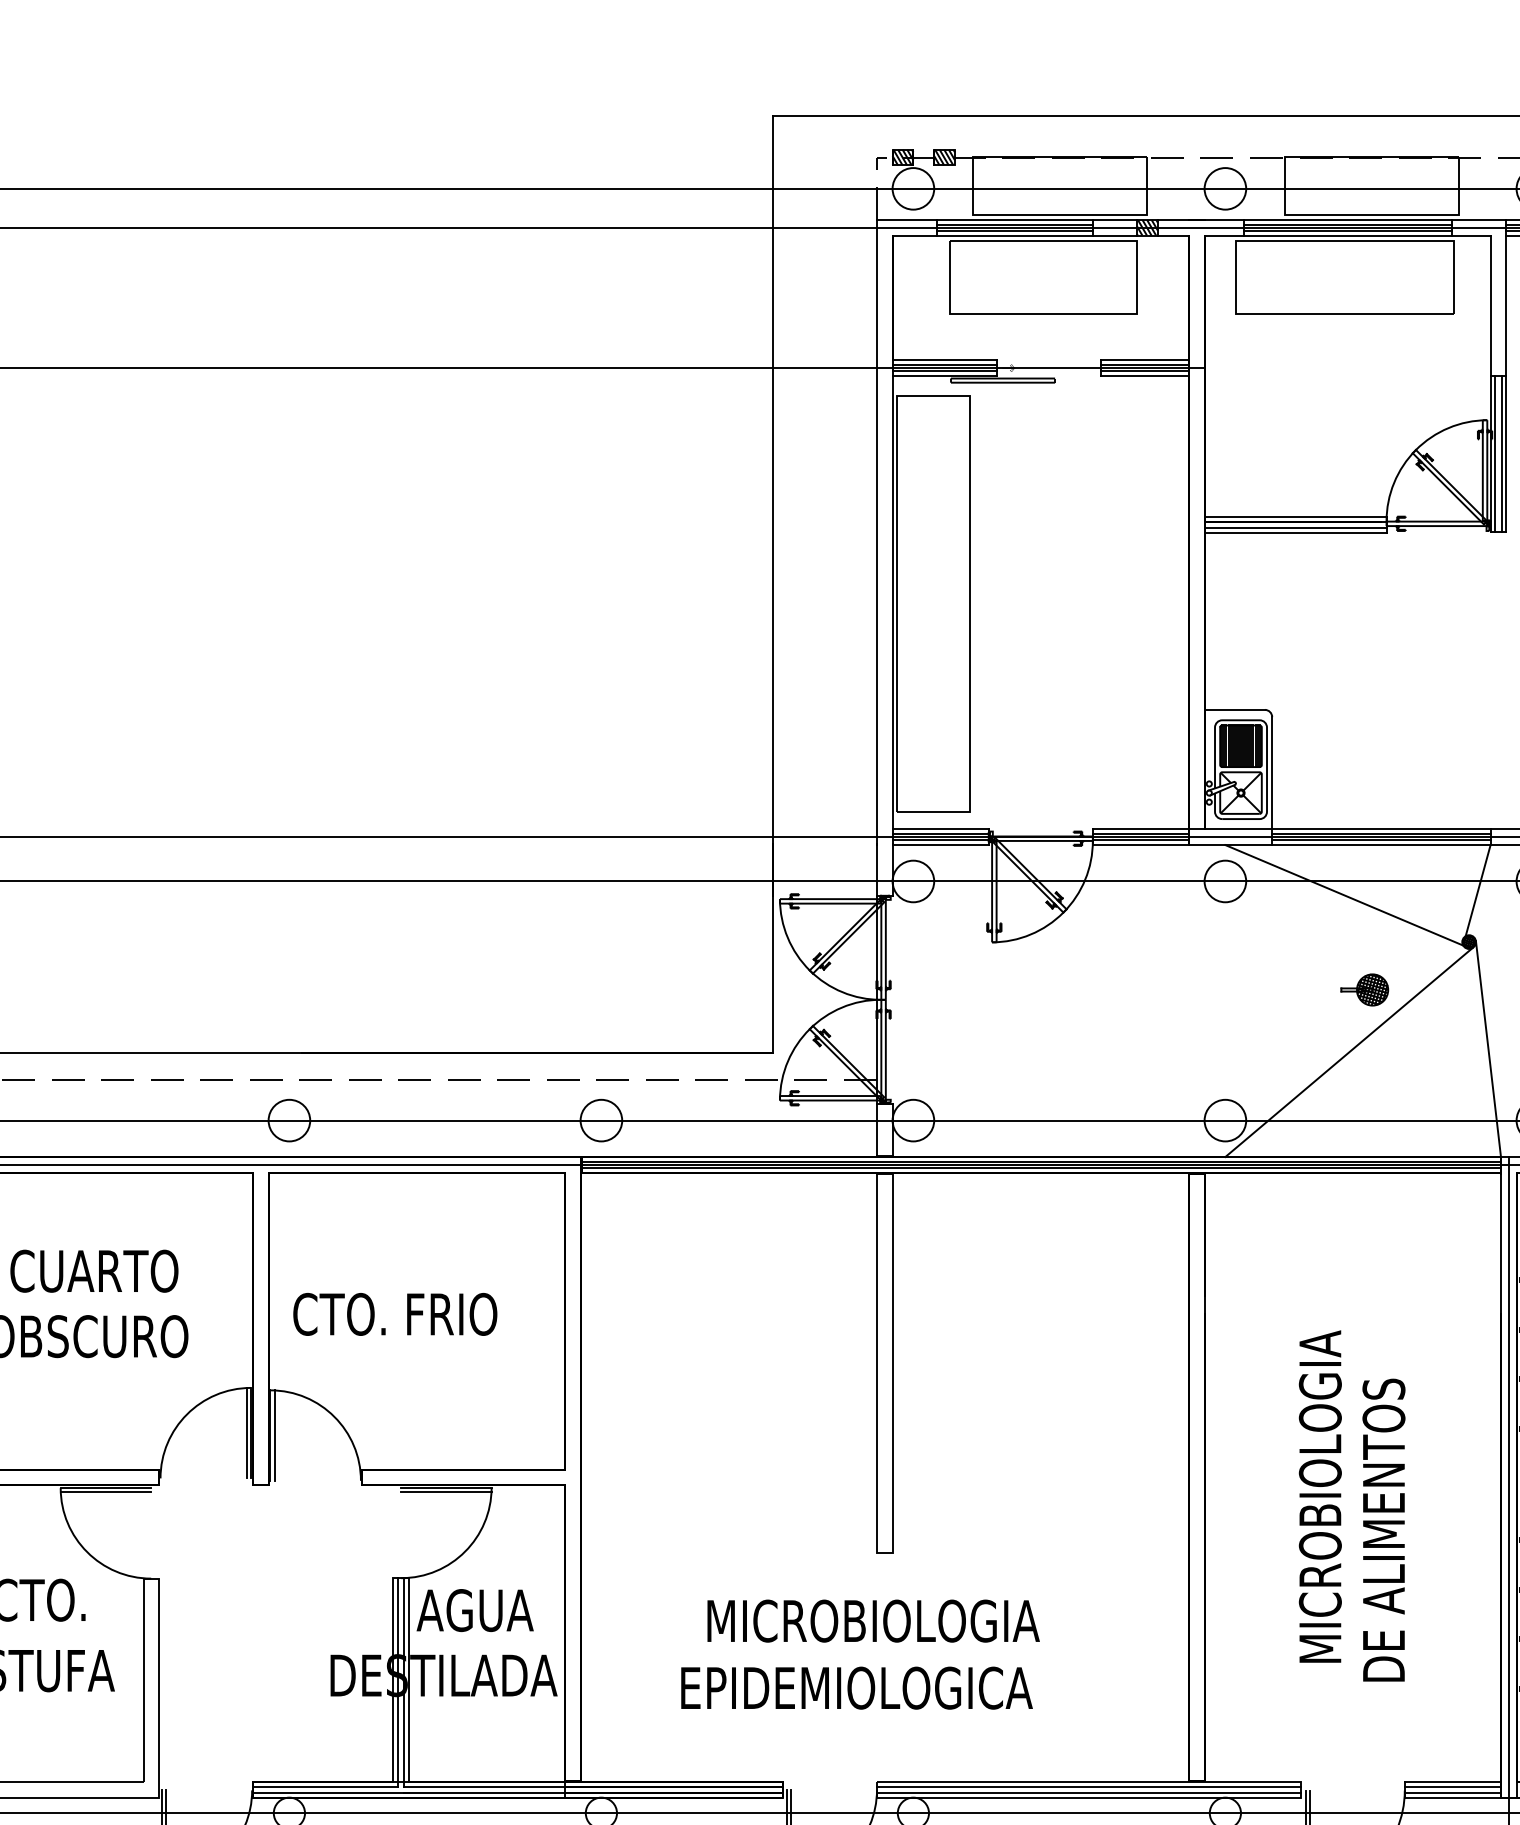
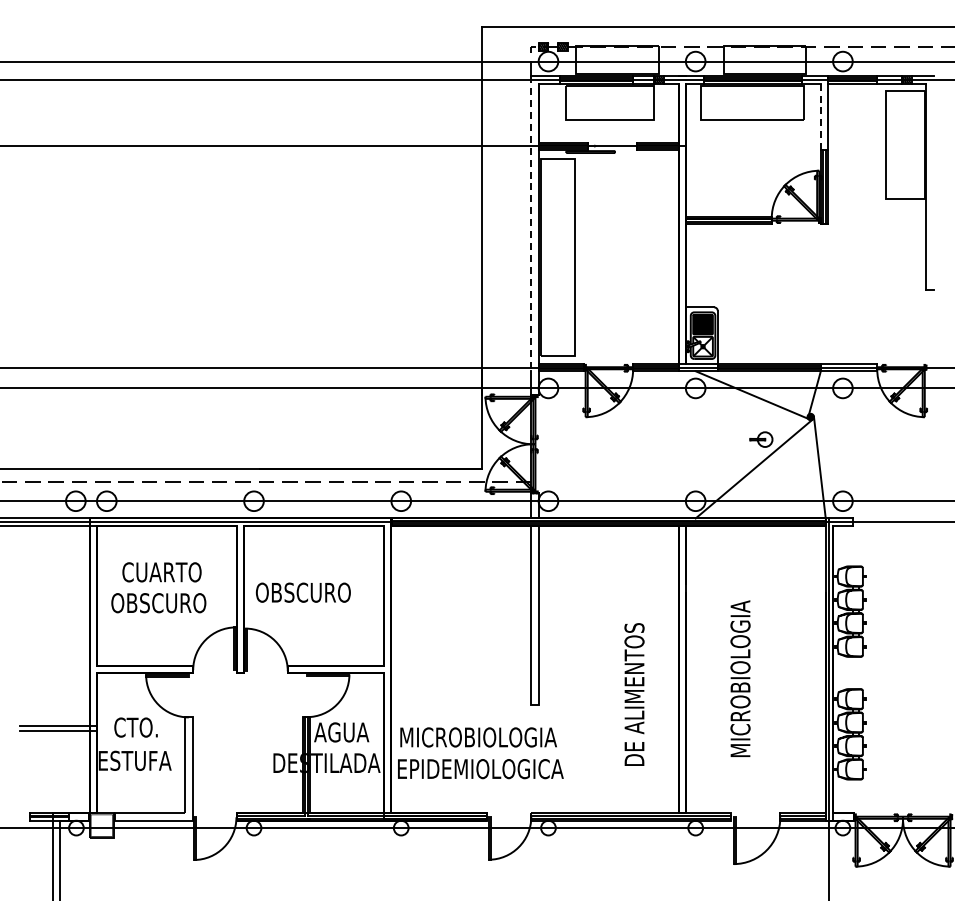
line: (1489, 307) -> (820, 117), solid -> dashed
line: (877, 534) -> (531, 224), solid -> dashed
hatch: (1371, 989) -> (764, 439), removed
text: (400, 1313) -> (306, 592), CTO. FRIO -> OBSCURO
text: (1383, 1530) -> (634, 694), moved
text: (873, 1621) -> (478, 737), moved
text: (856, 1689) -> (480, 769), moved

